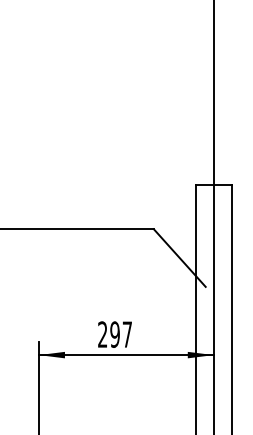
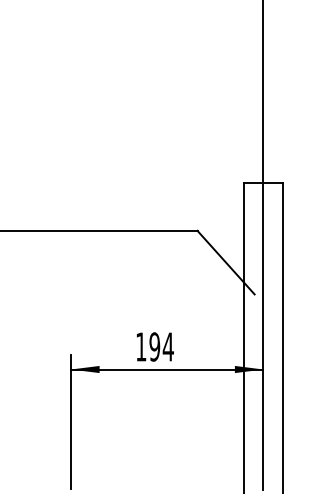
text: (114, 334) -> (154, 346), 297 -> 194

